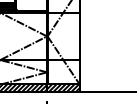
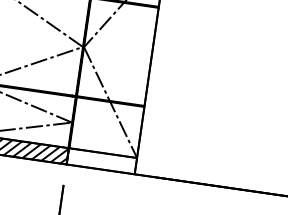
hatch: (63, 88) -> (101, 161), removed

